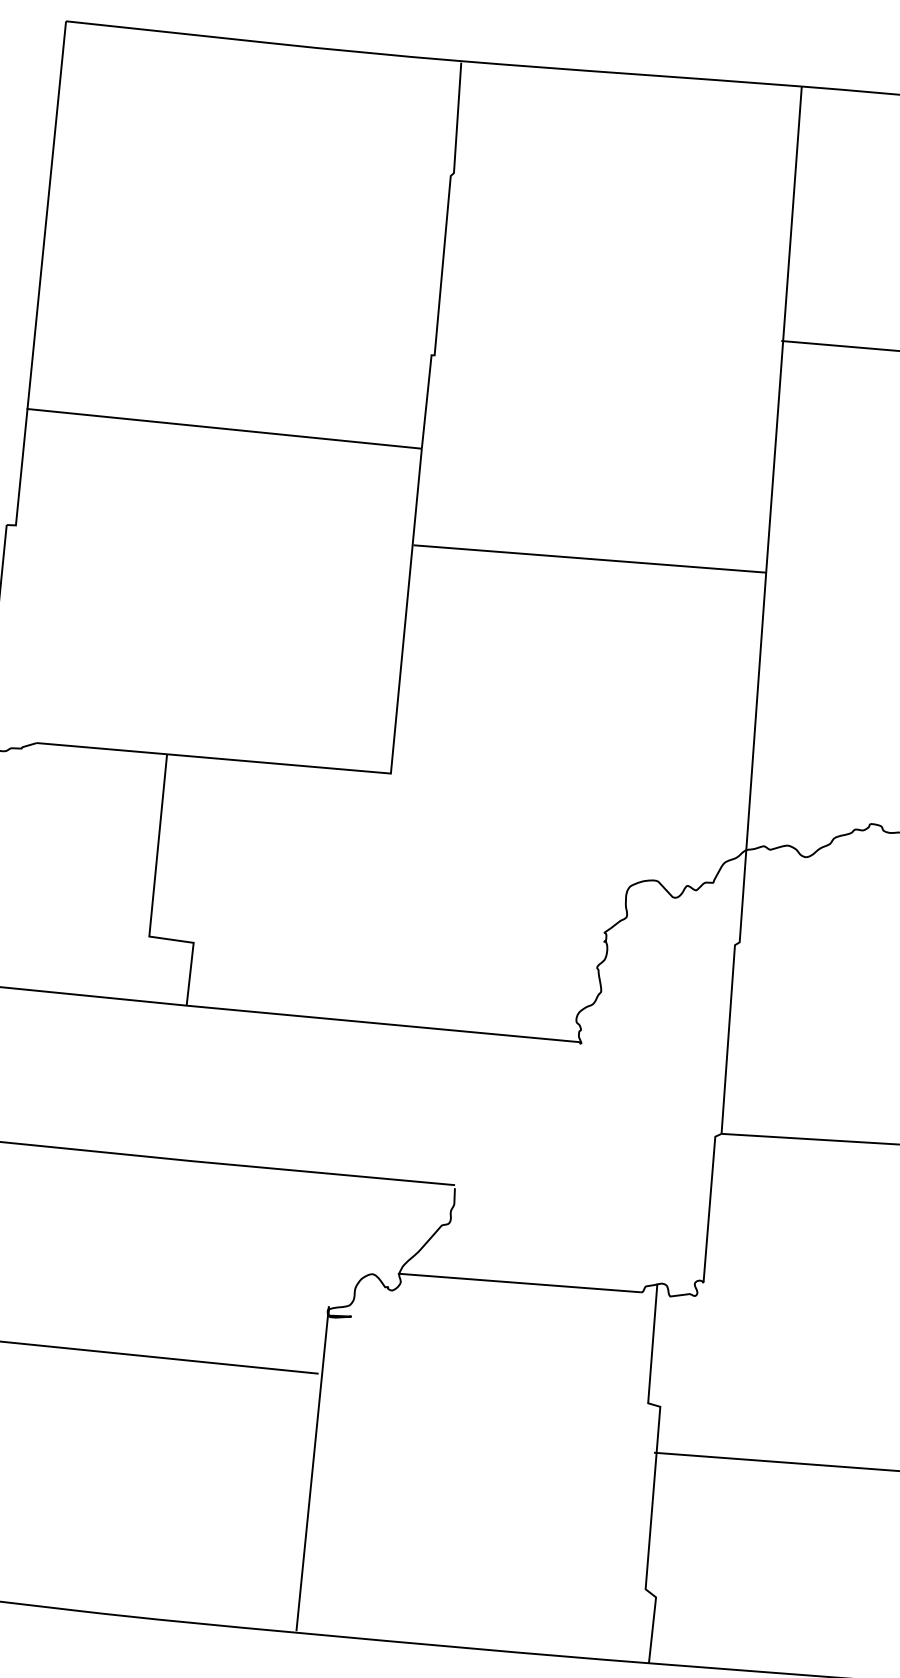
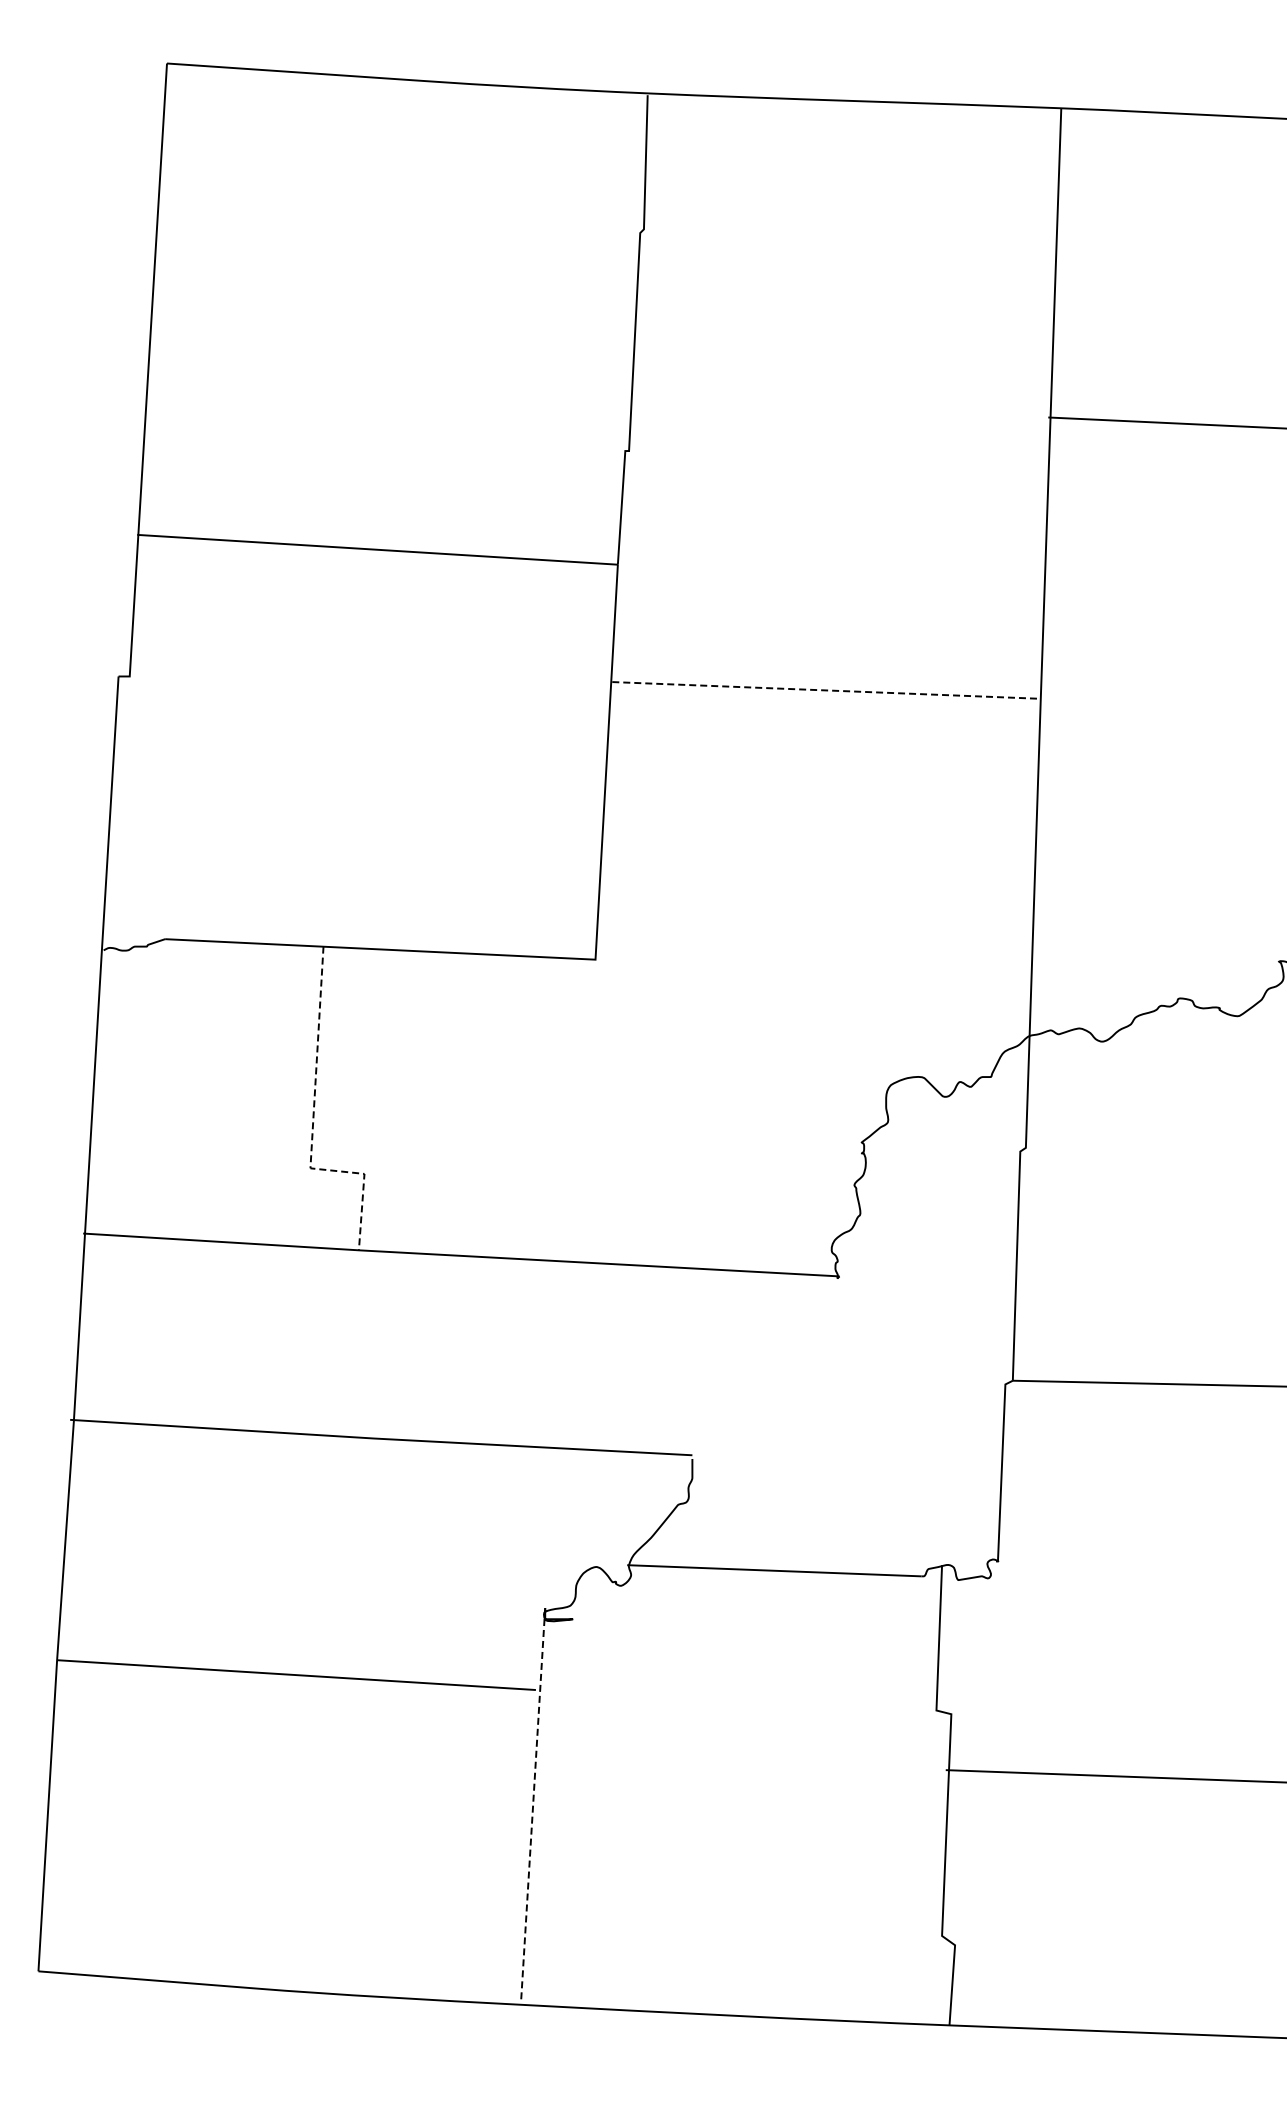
line: (590, 559) -> (827, 690), solid -> dashed
line: (153, 900) -> (313, 1124), solid -> dashed
line: (312, 1468) -> (533, 1805), solid -> dashed

